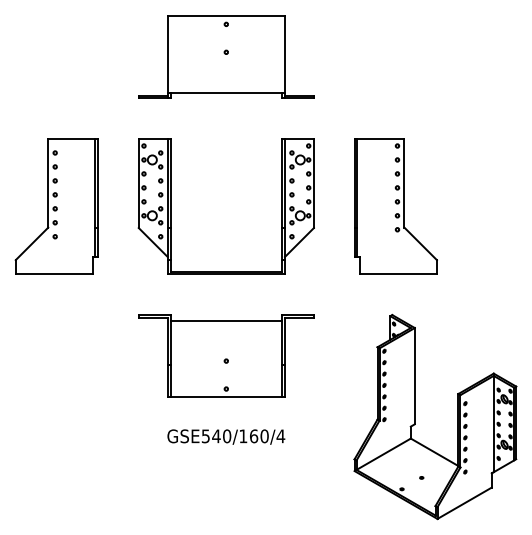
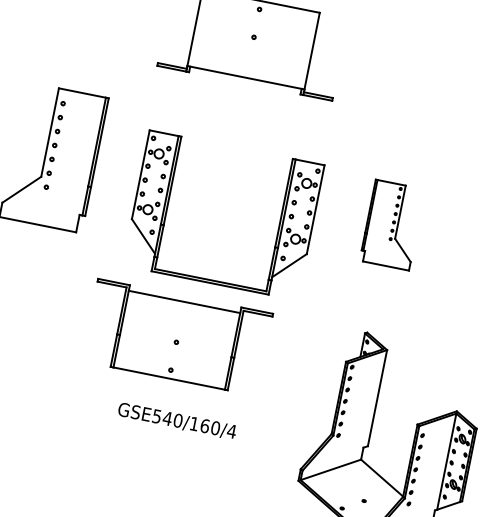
part: (171, 206) -> (168, 204), moved
part: (395, 206) -> (392, 224), size x0.6
part: (226, 355) -> (177, 336), moved

